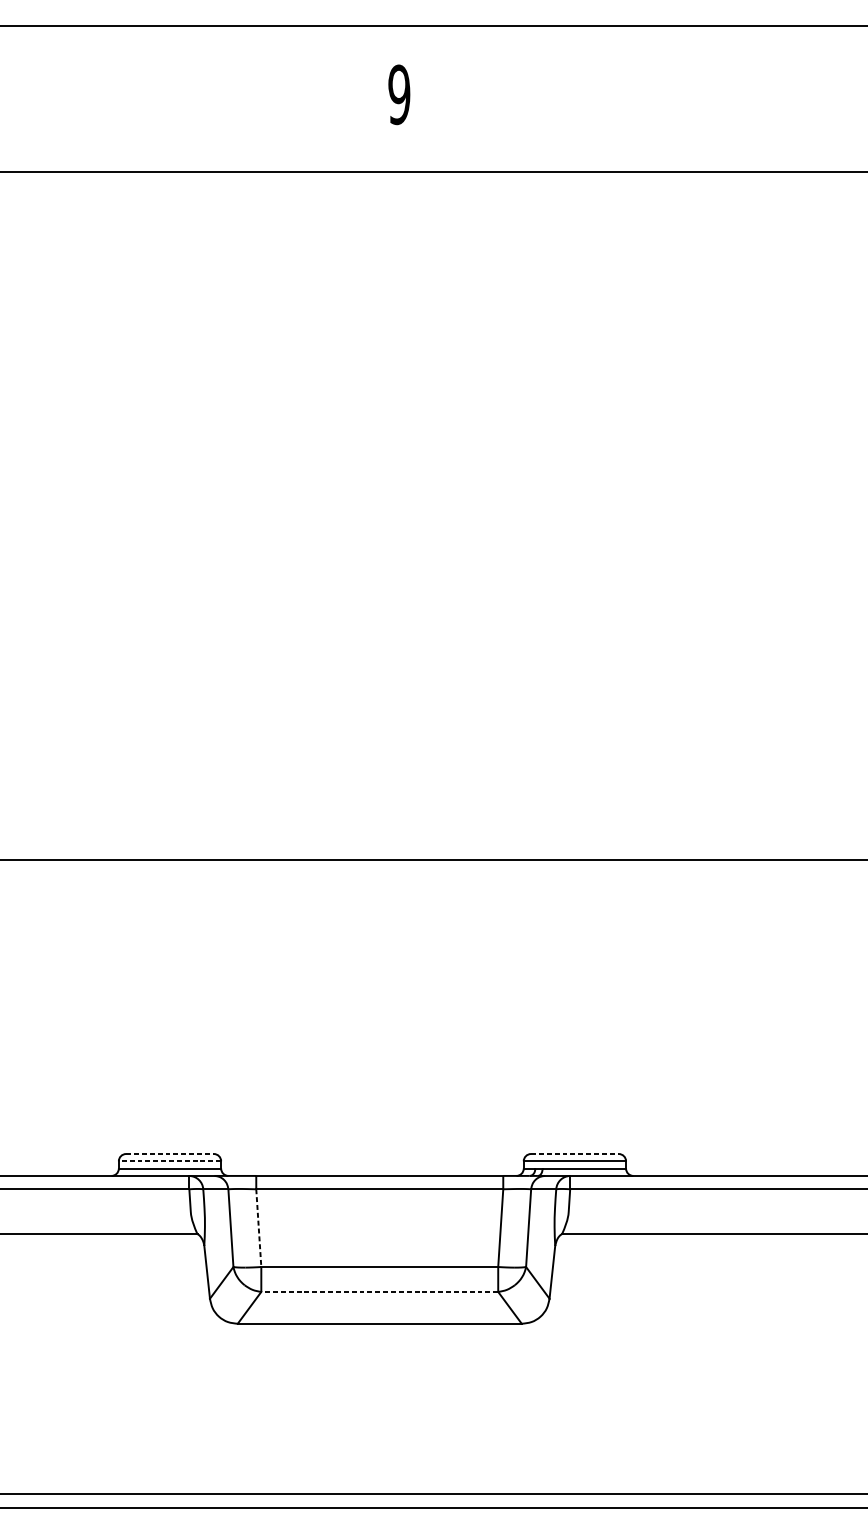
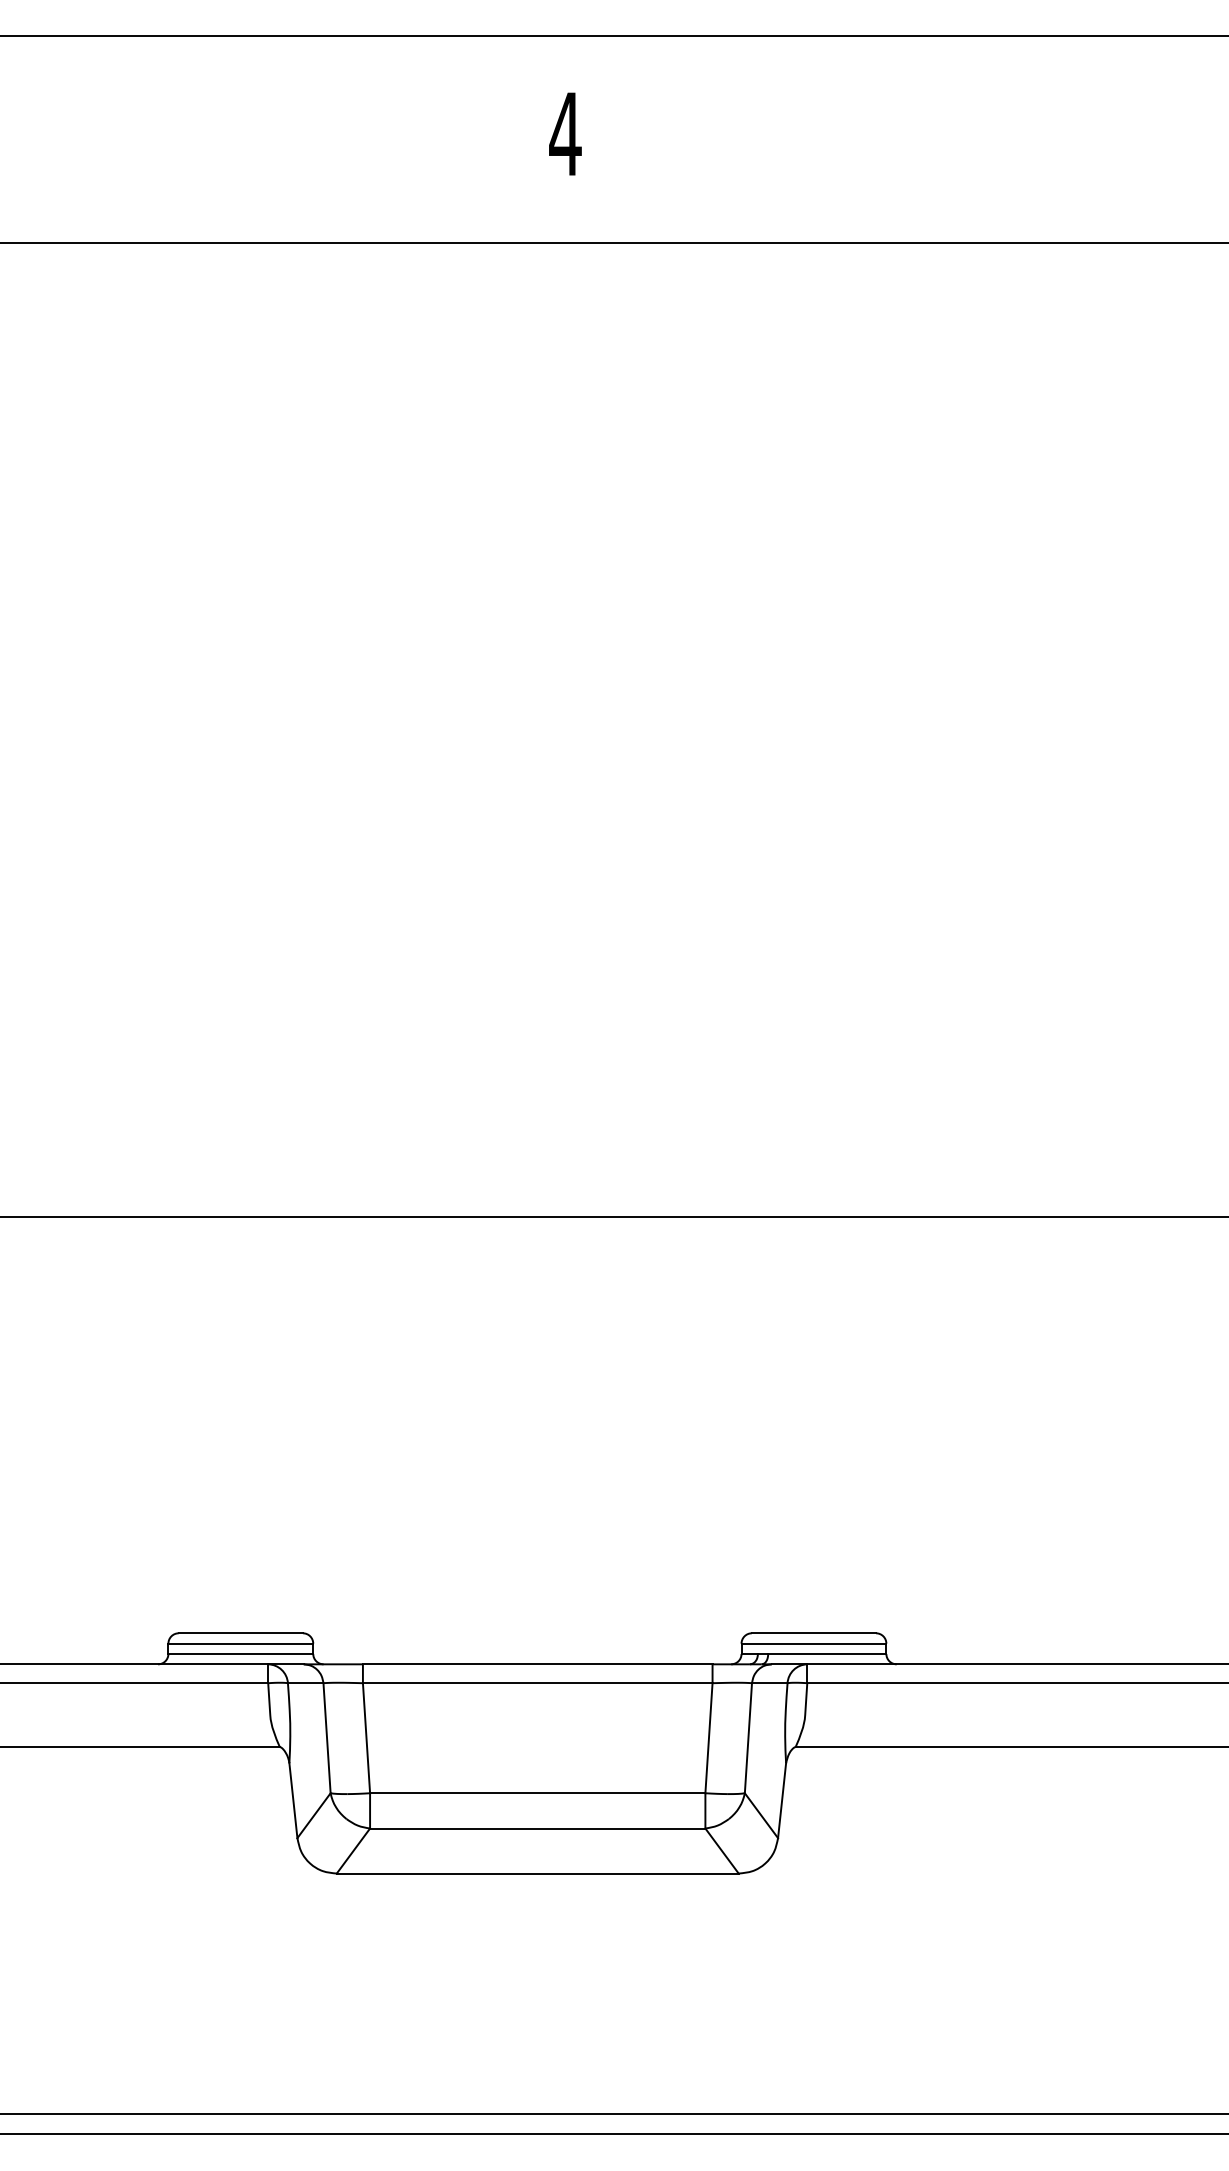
text: (399, 94) -> (565, 133), 9 -> 4
line: (170, 1154) -> (241, 1633), dashed -> solid
line: (575, 1154) -> (814, 1633), dashed -> solid
line: (169, 1161) -> (240, 1643), dashed -> solid
line: (258, 1228) -> (366, 1738), dashed -> solid
line: (379, 1291) -> (537, 1828), dashed -> solid

